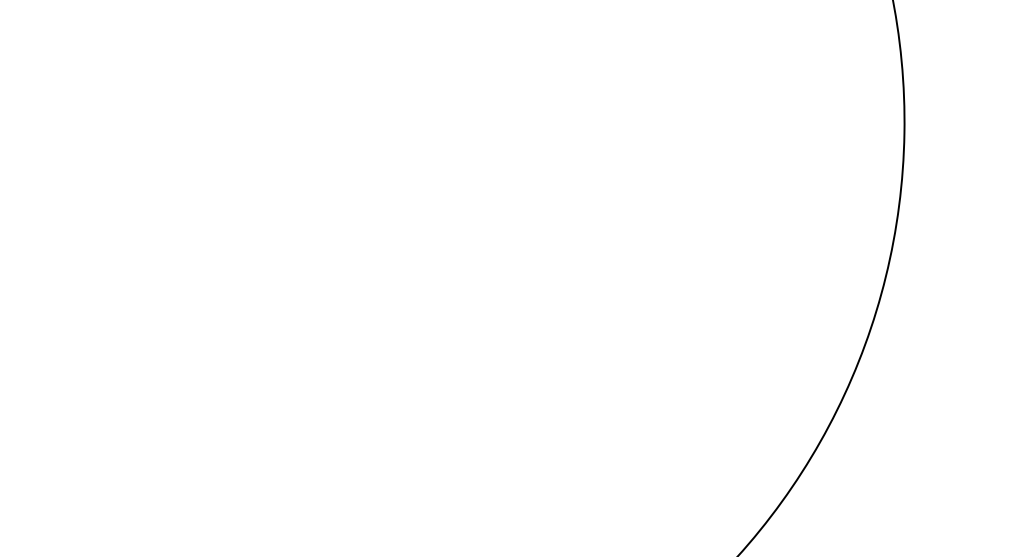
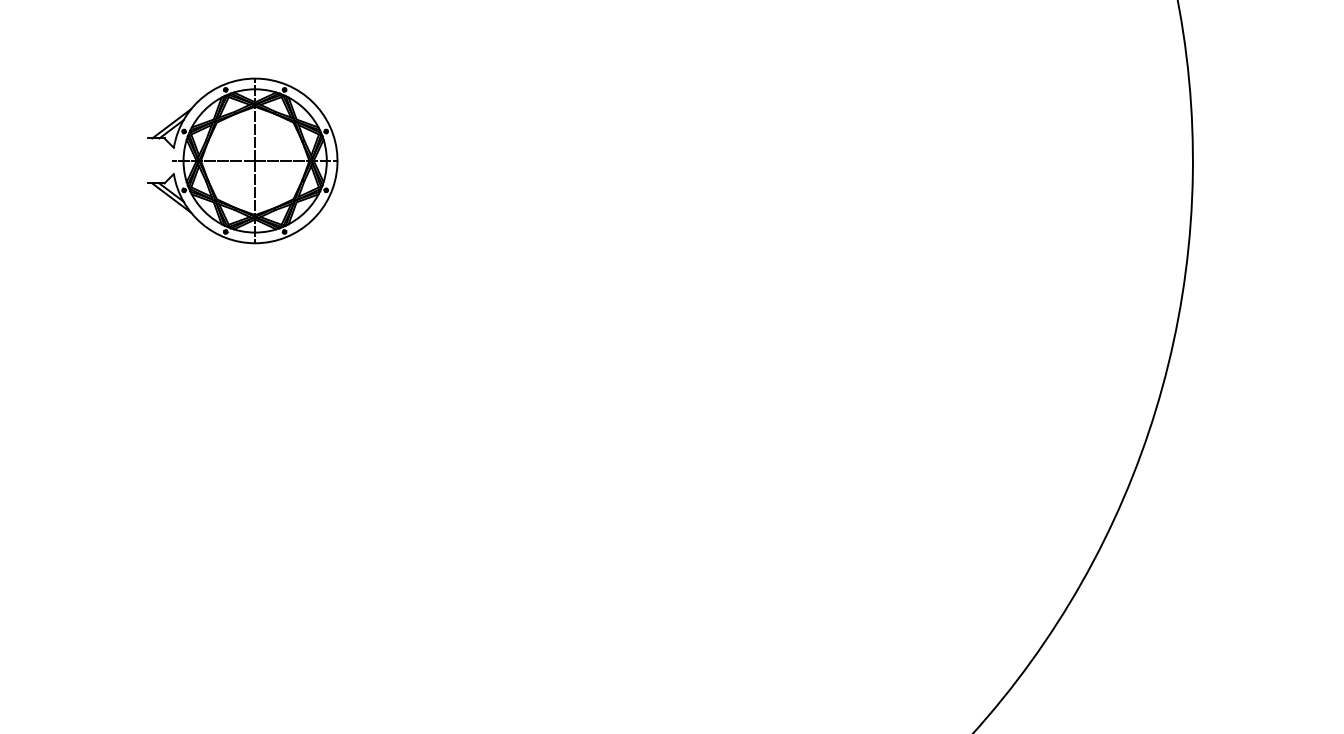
part: (183, 121) -> (242, 160), added

